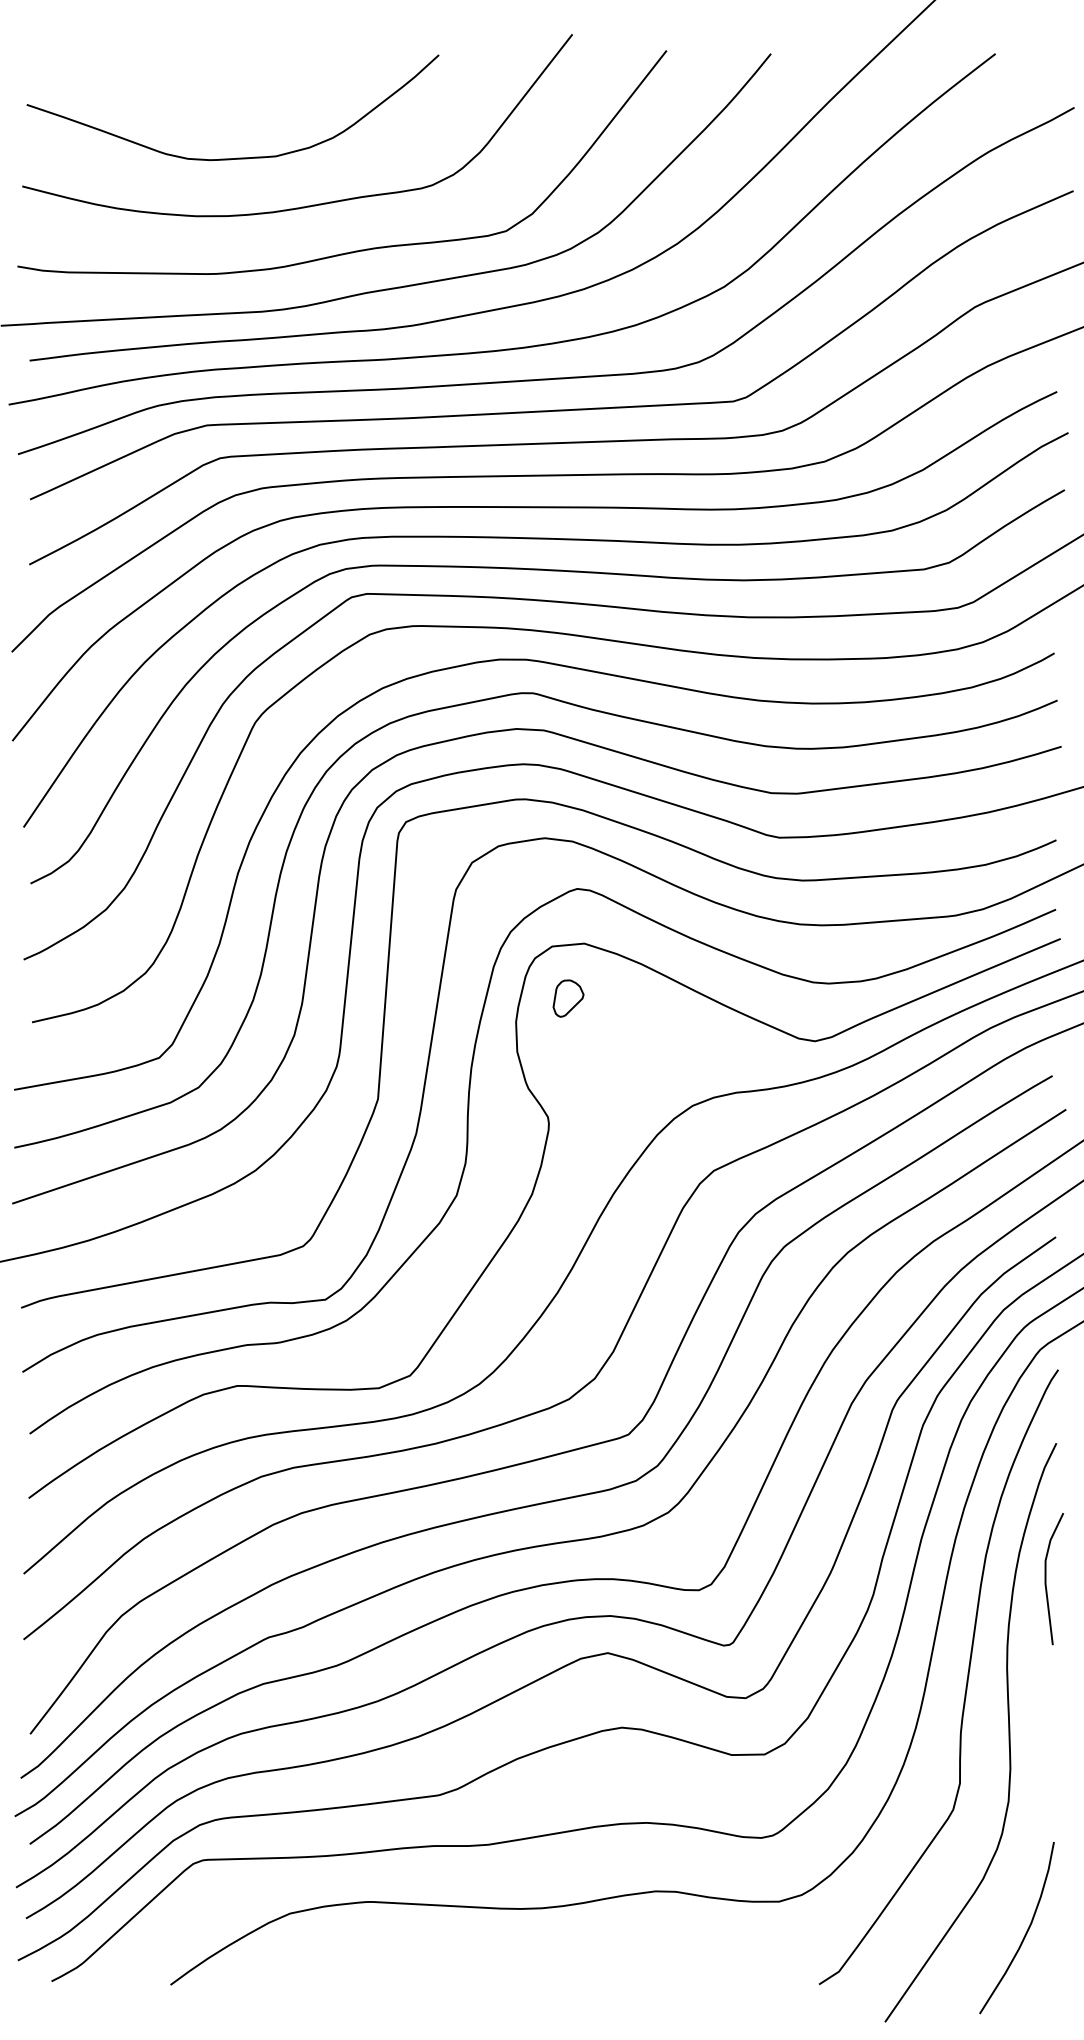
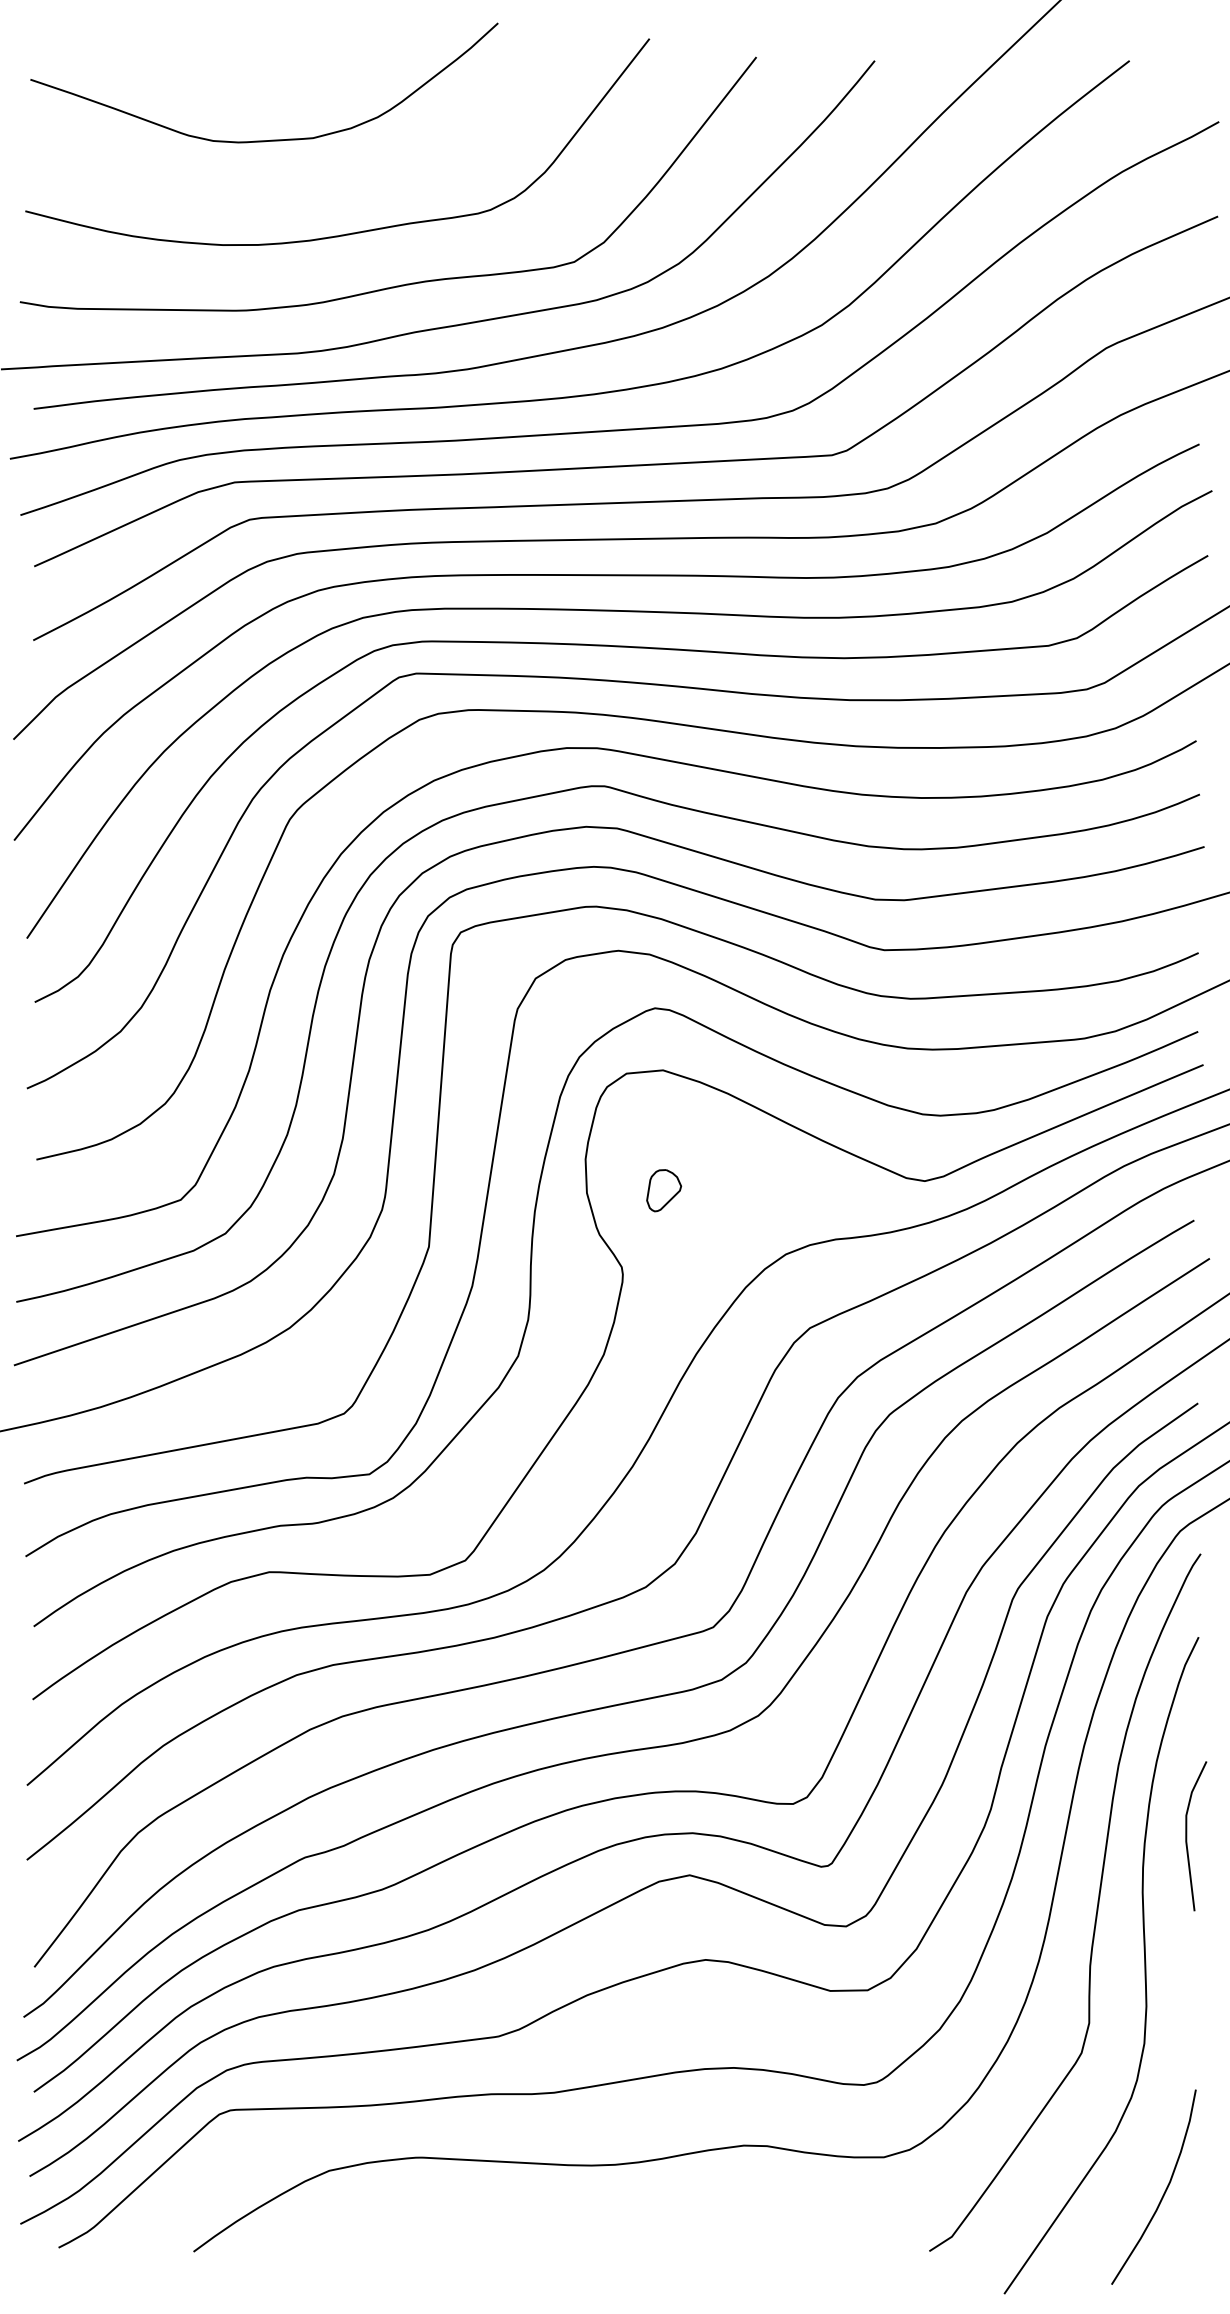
curve: (239, 157) -> (271, 139), moved
part: (568, 998) -> (664, 1190), moved
line: (1046, 1579) -> (1187, 1836), moved

